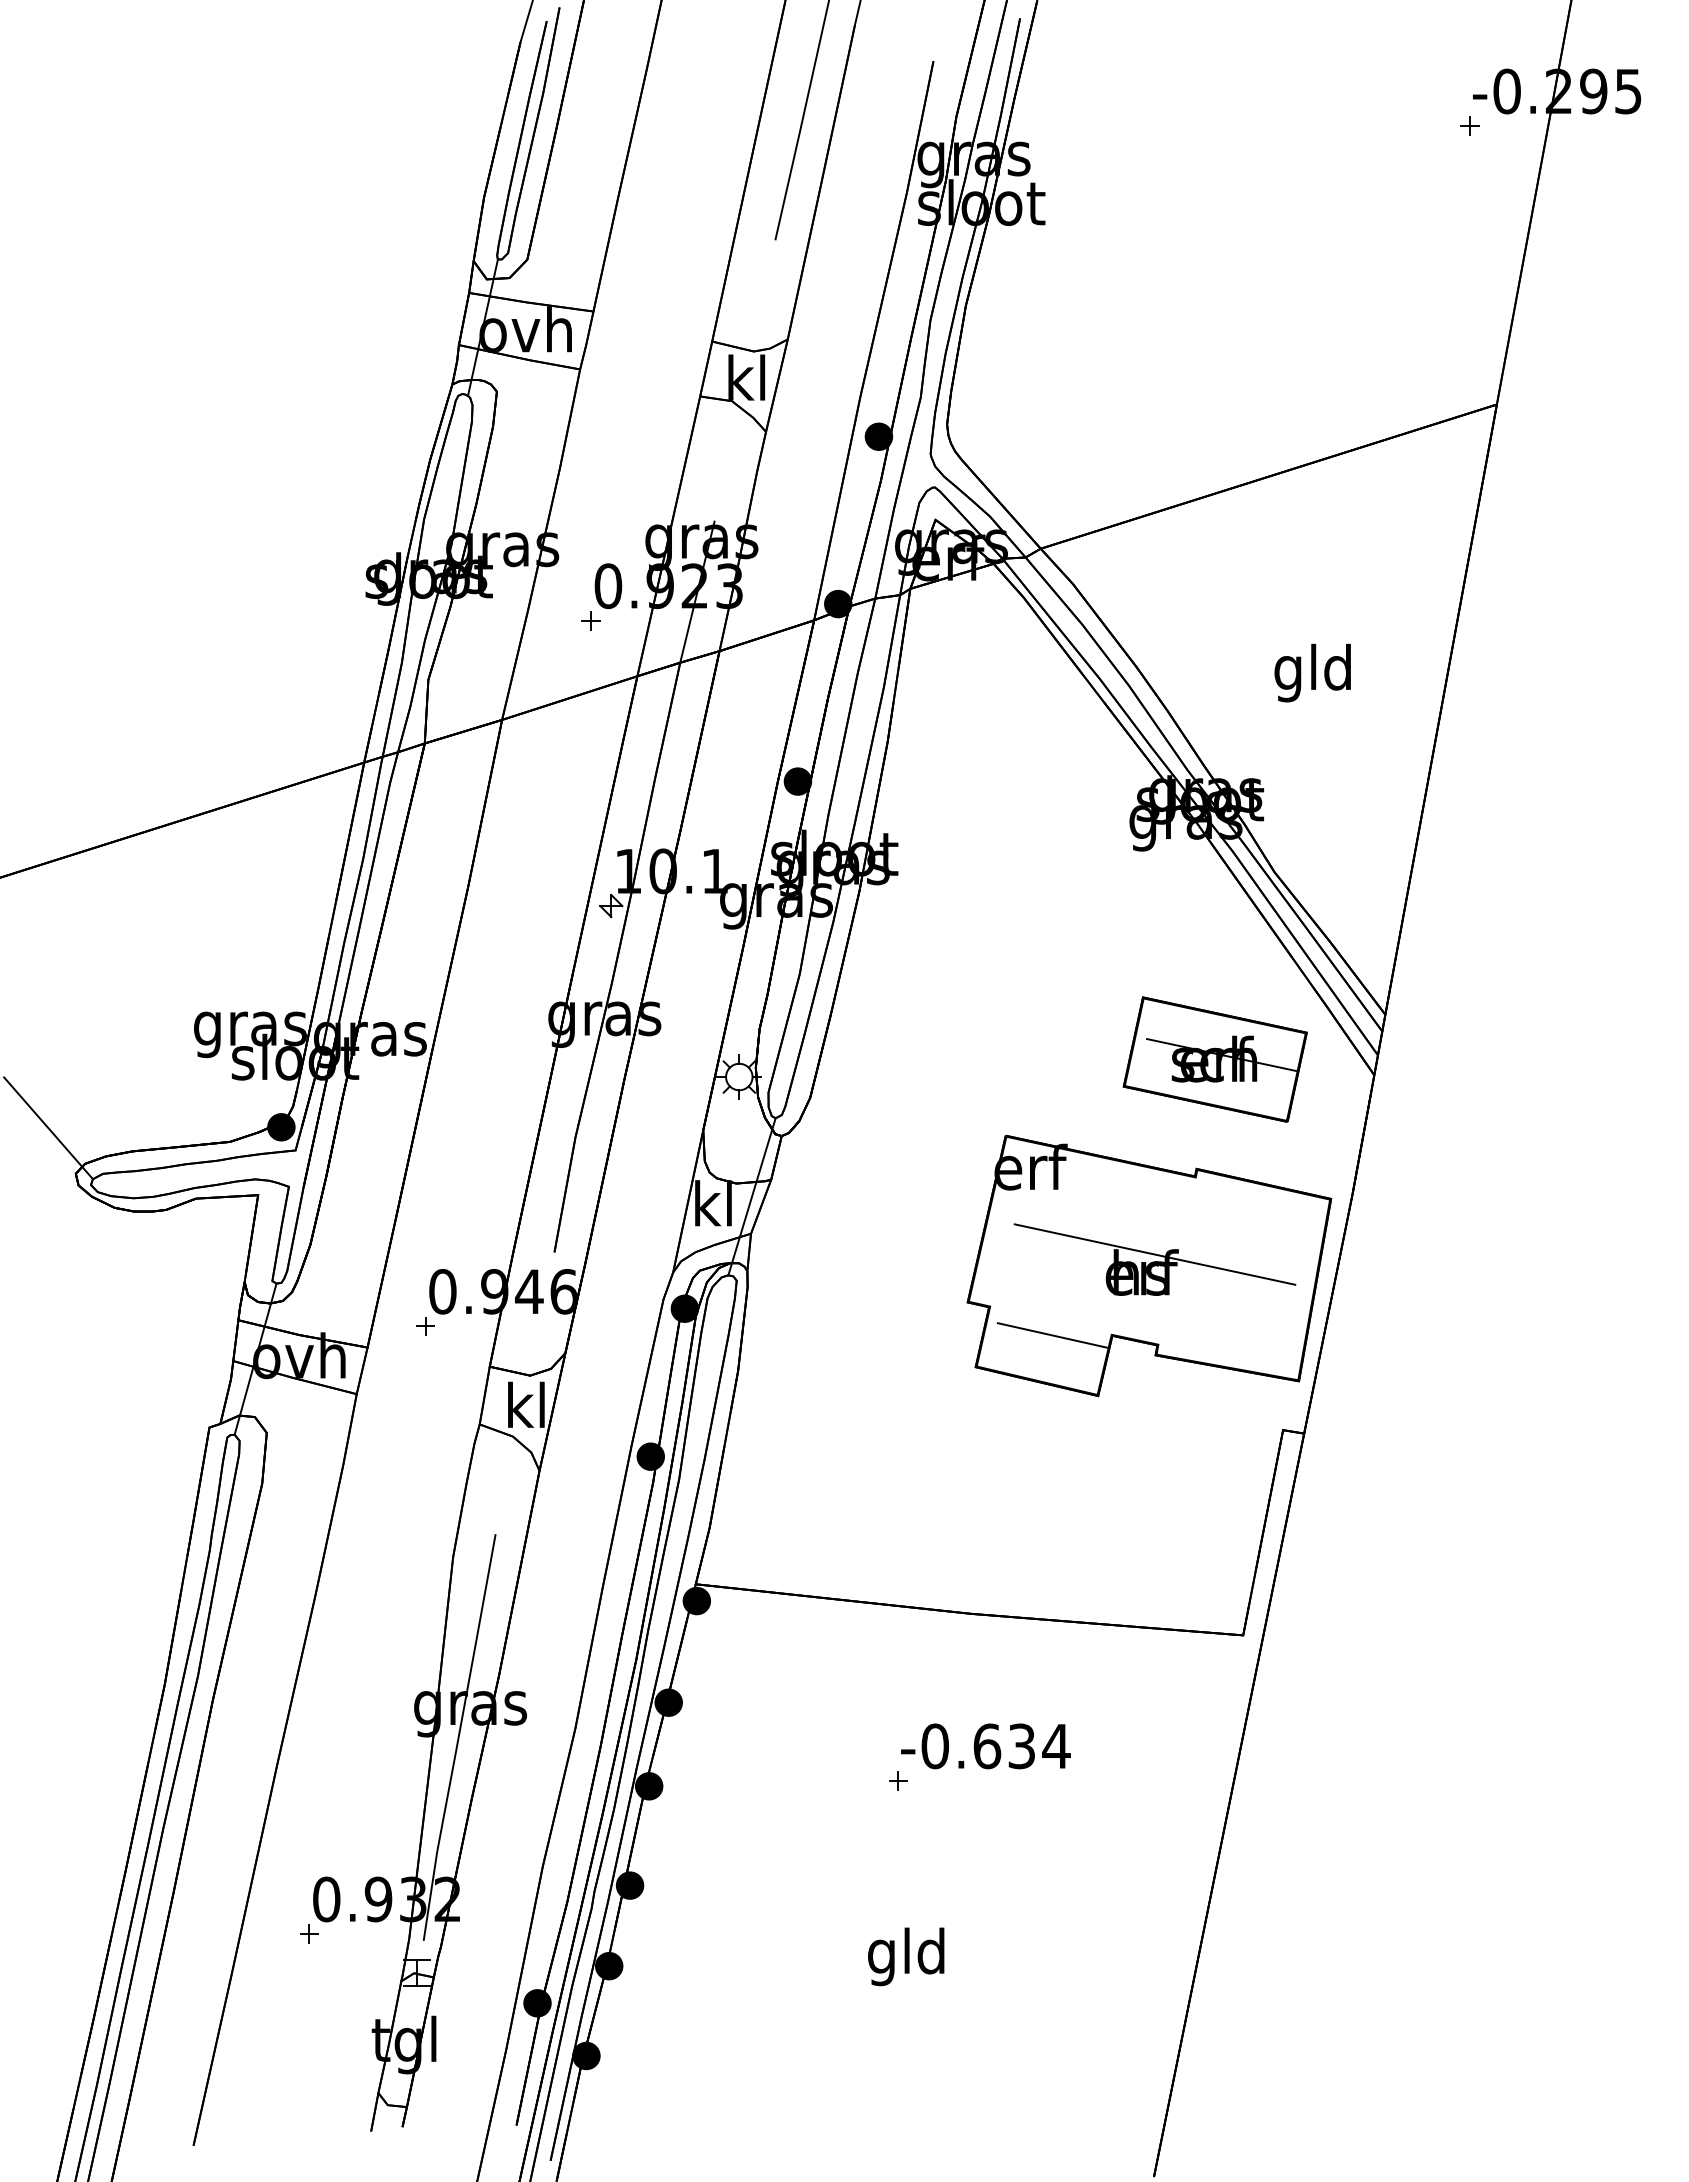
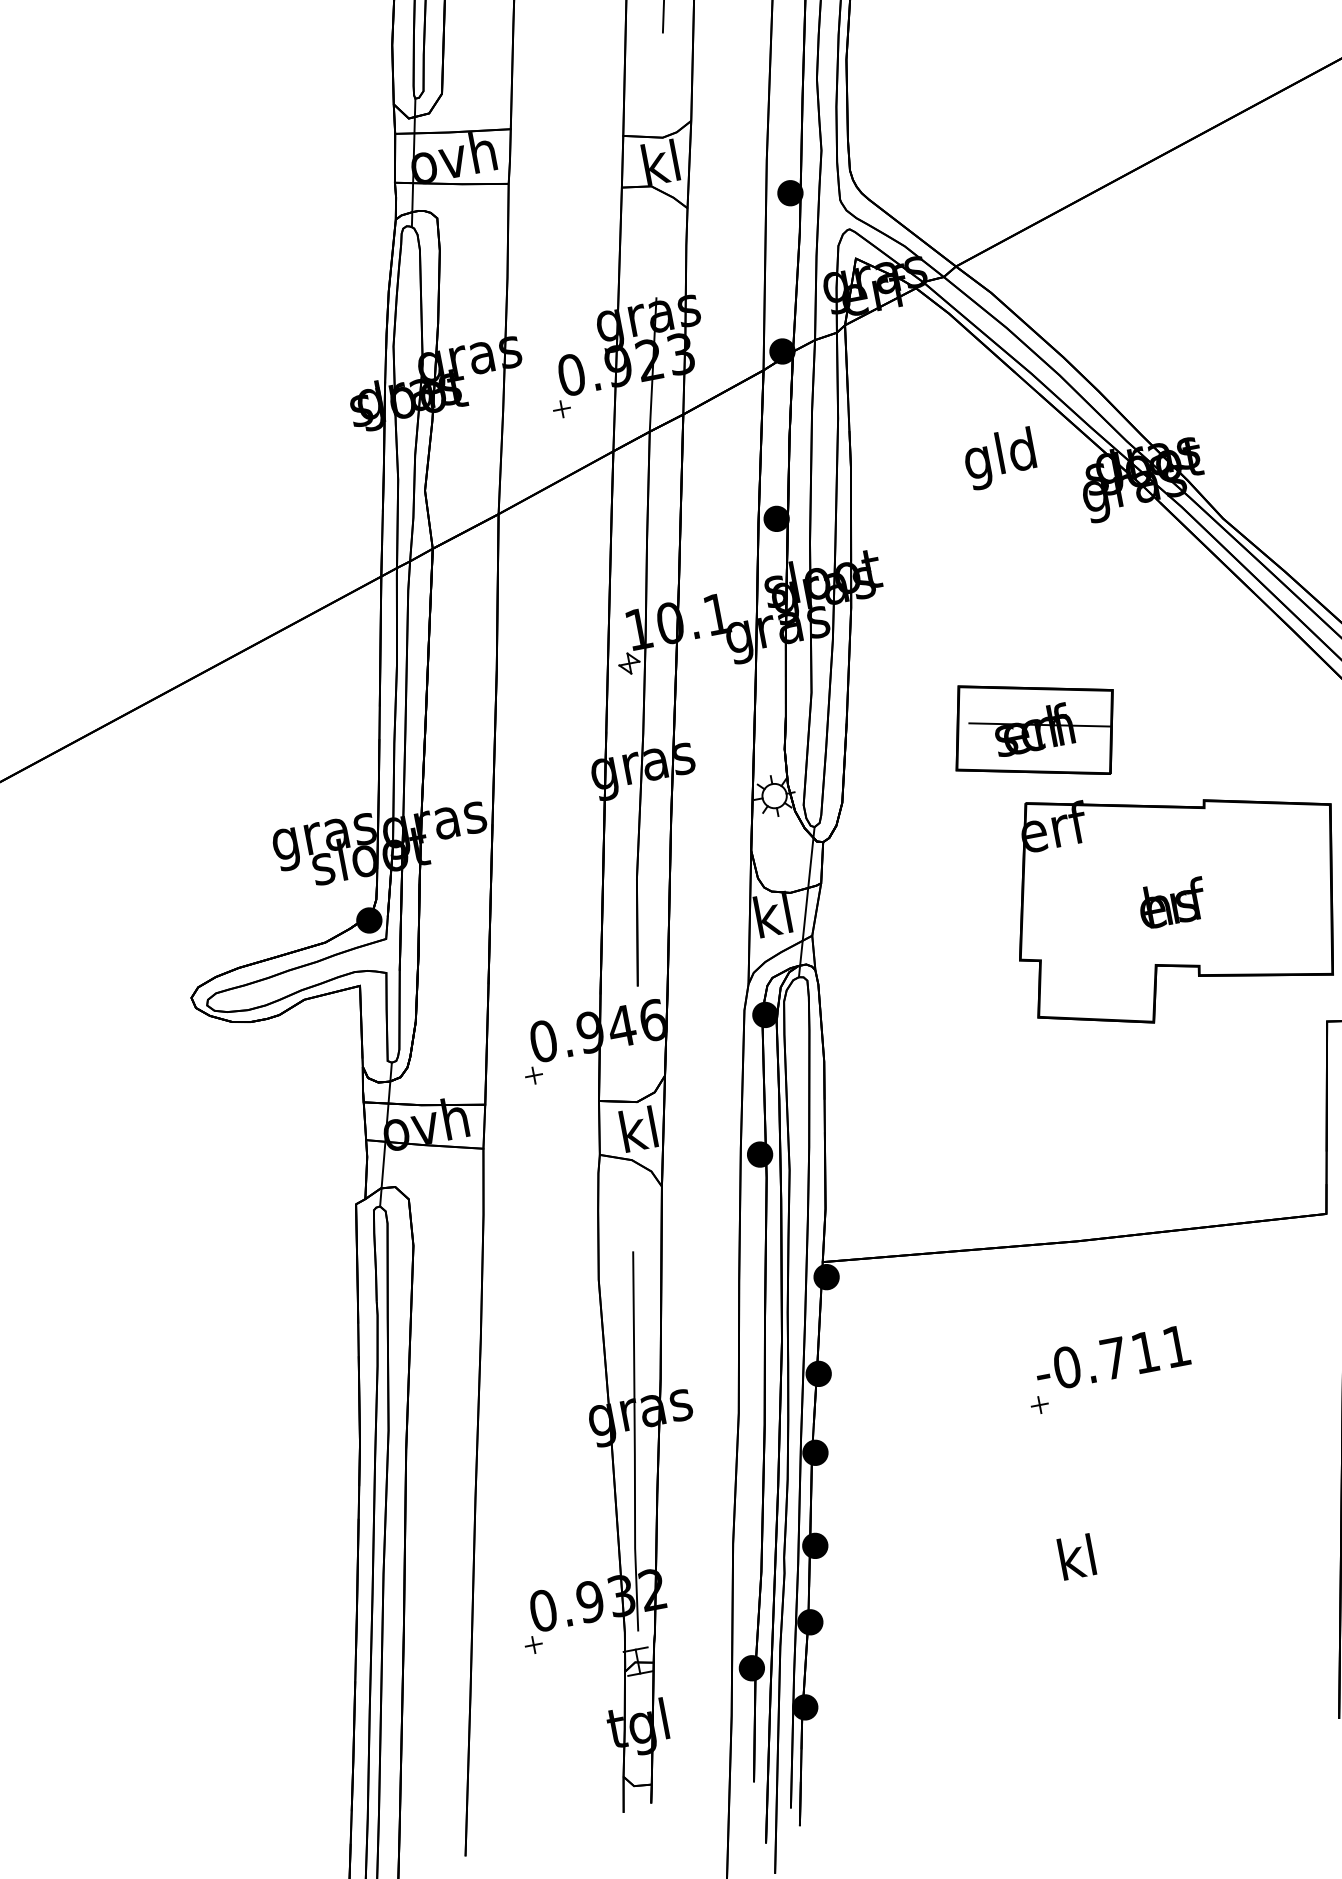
text: (1312, 672) -> (999, 458), moved
part: (1214, 1059) -> (1033, 730), moved
line: (48, 1128) -> (158, 961), removed
line: (1154, 1254) -> (1180, 884), removed
line: (1051, 1335) -> (1101, 975), removed
text: (1021, 1746) -> (1145, 1352), -0.634 -> -0.711
text: (906, 1956) -> (1077, 1562), gld -> kl

